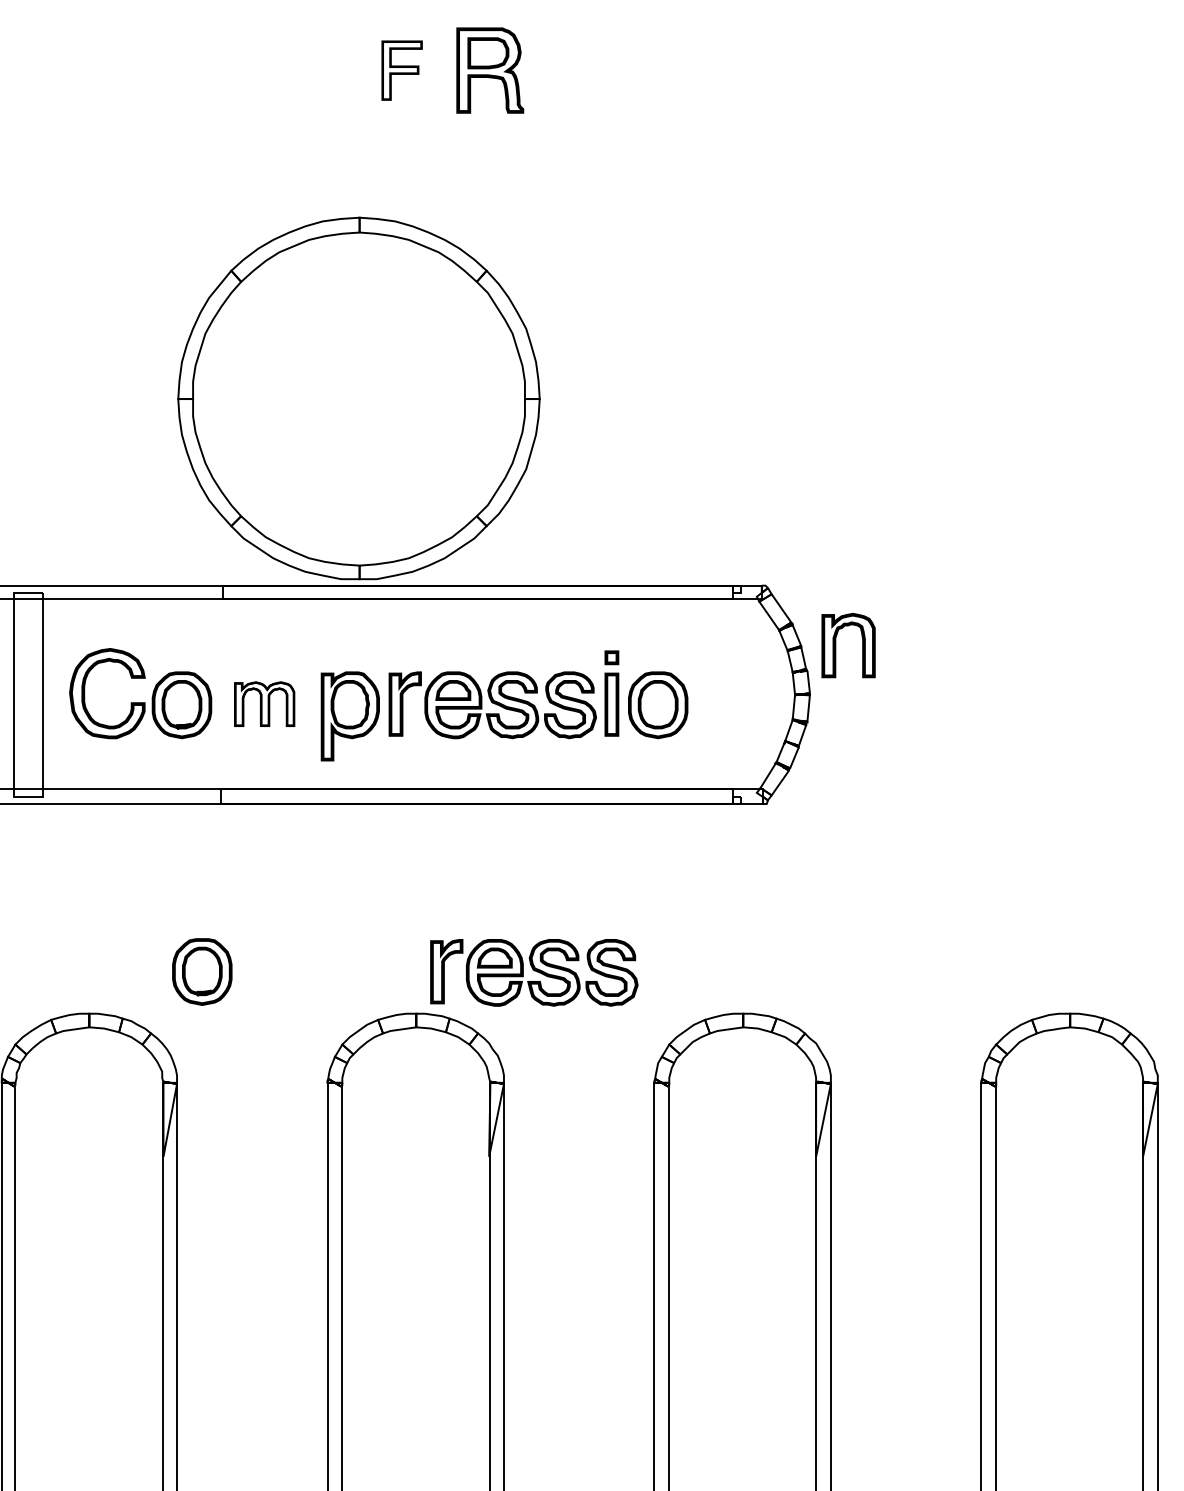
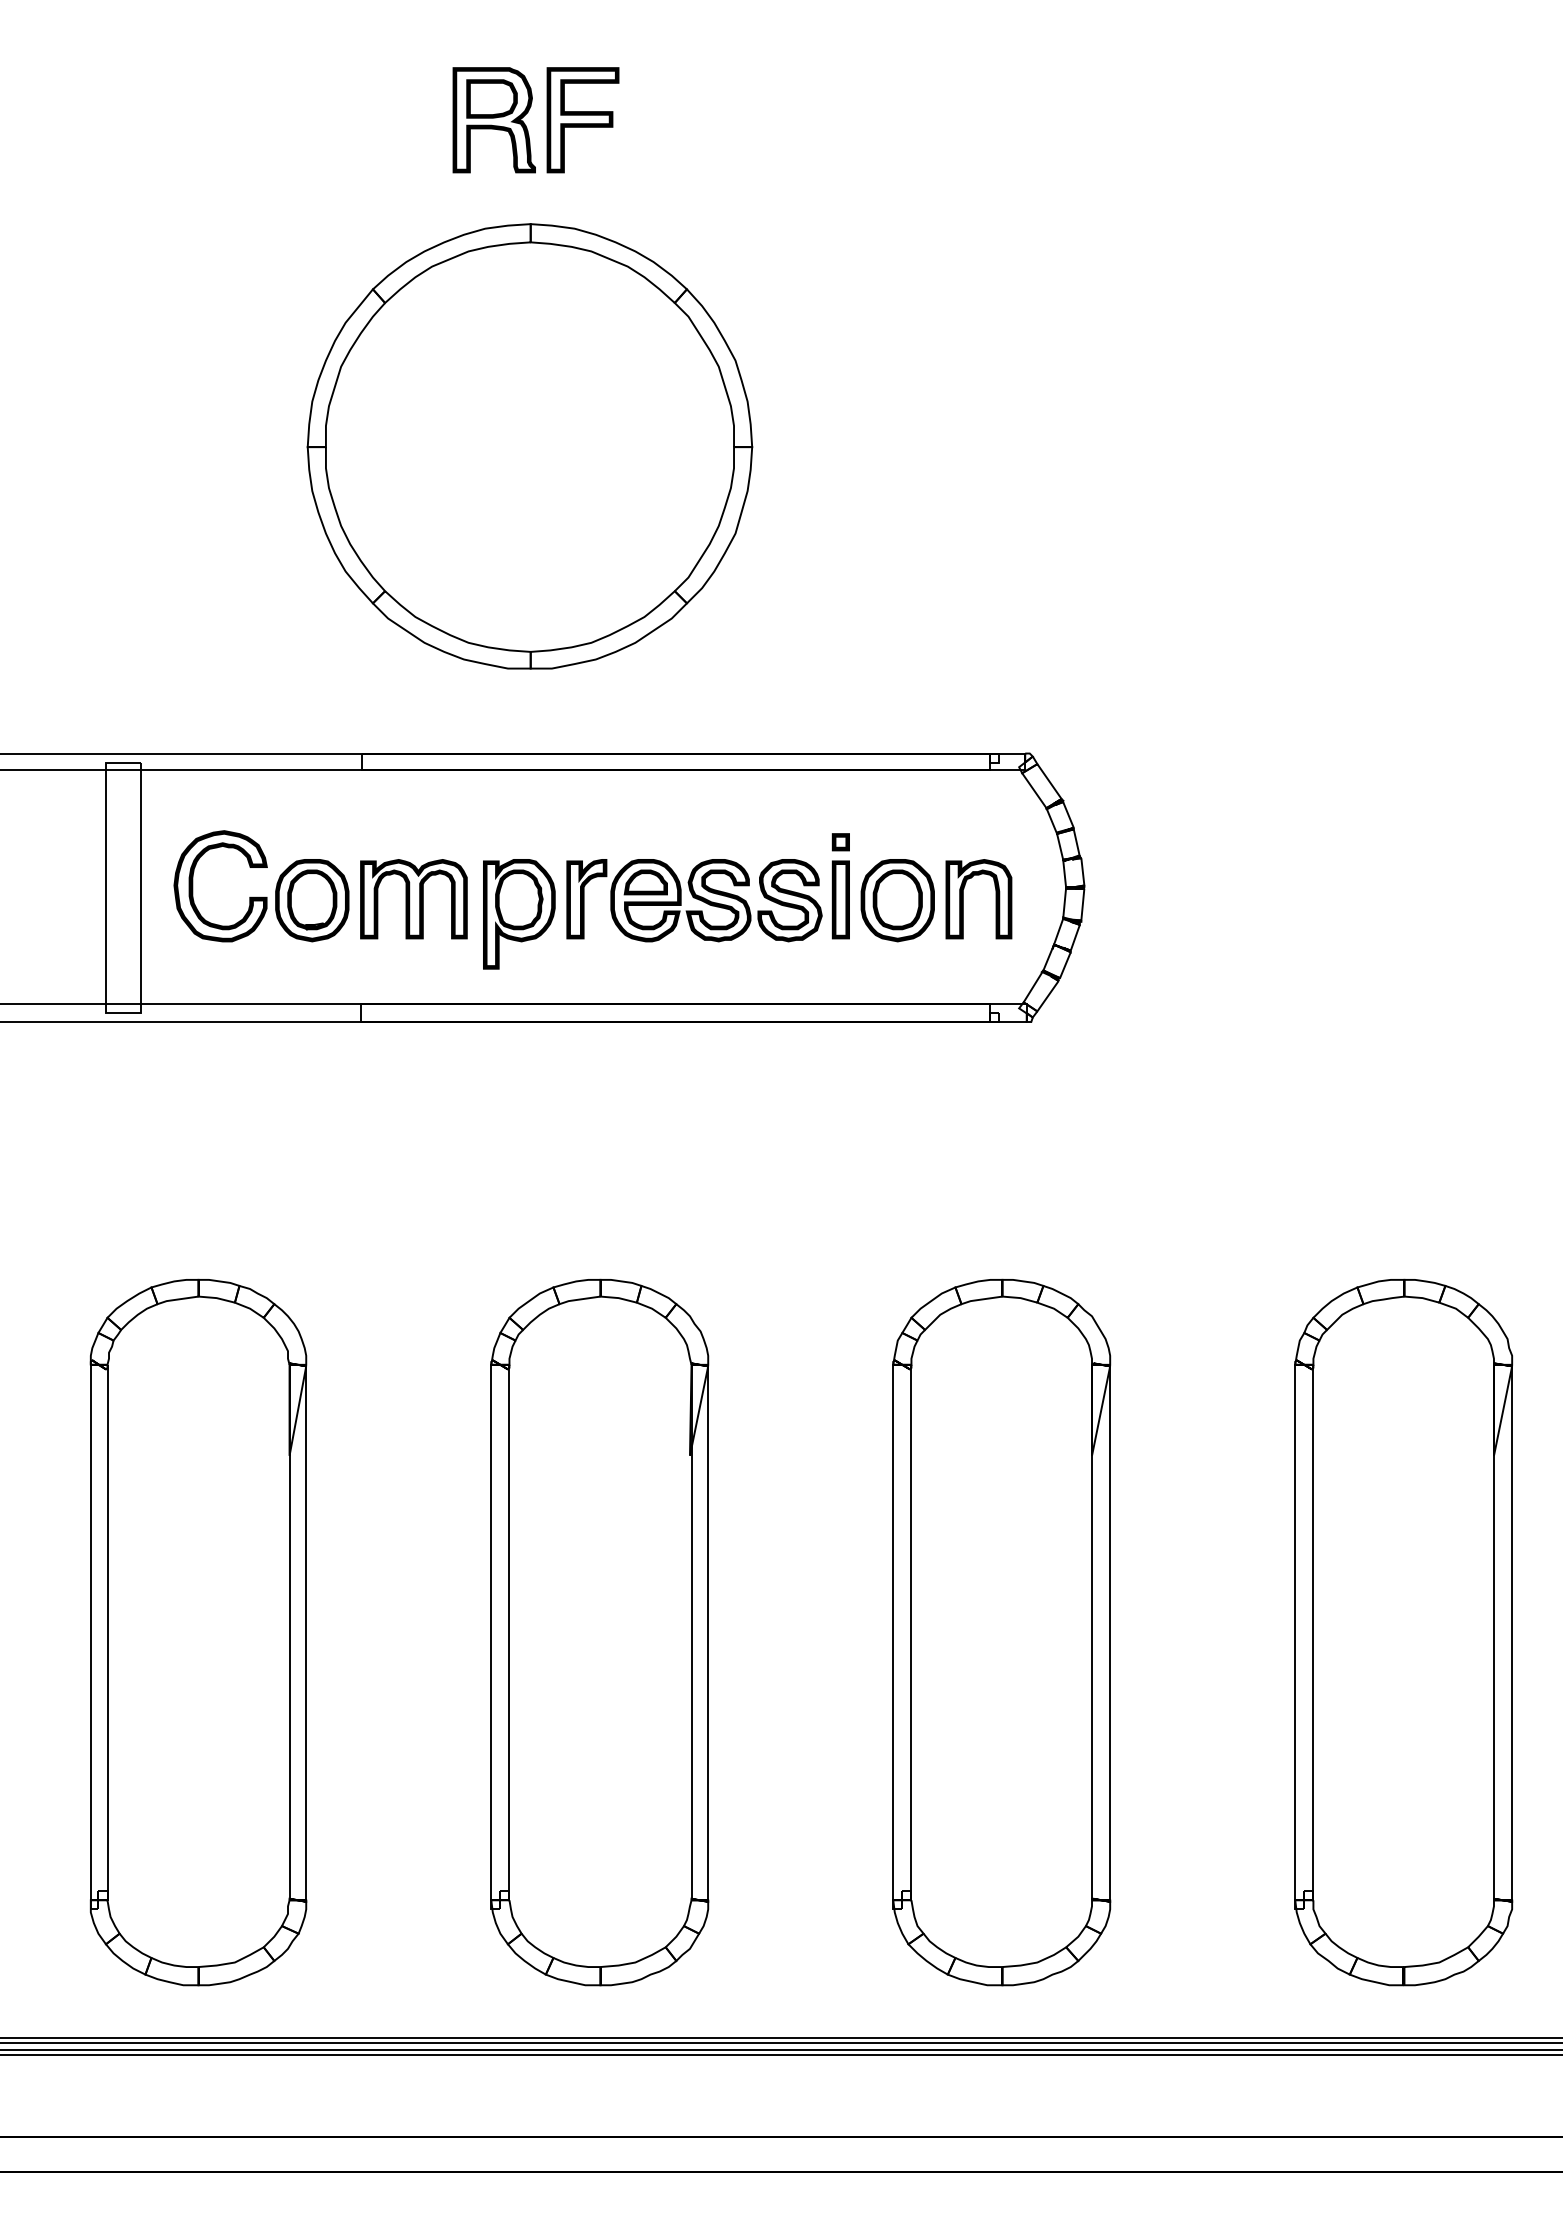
part: (401, 70) -> (582, 120), size x1.43
part: (489, 70) -> (493, 120), moved
part: (358, 398) -> (529, 446), moved
part: (836, 645) -> (963, 899), moved
part: (264, 704) -> (413, 899), size x1.43
part: (202, 971) -> (337, 1228), removed
part: (534, 972) -> (745, 1229), removed

